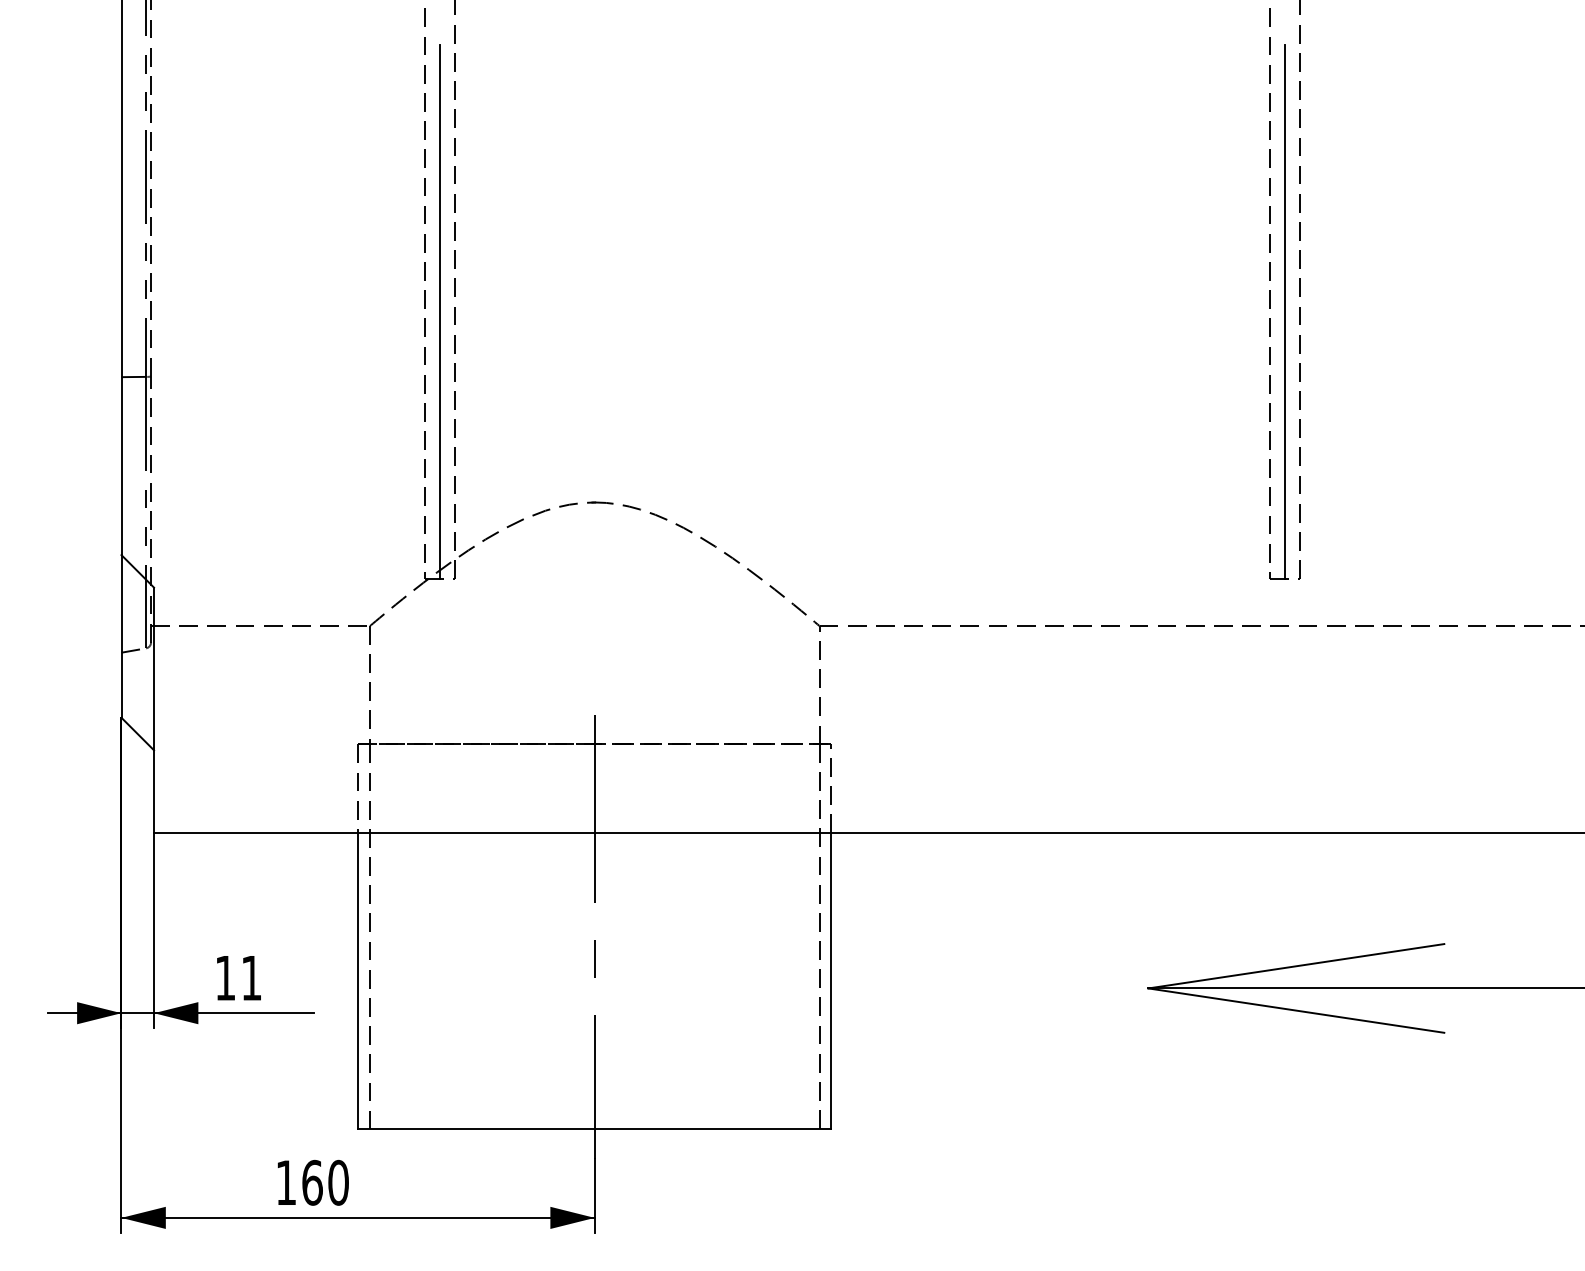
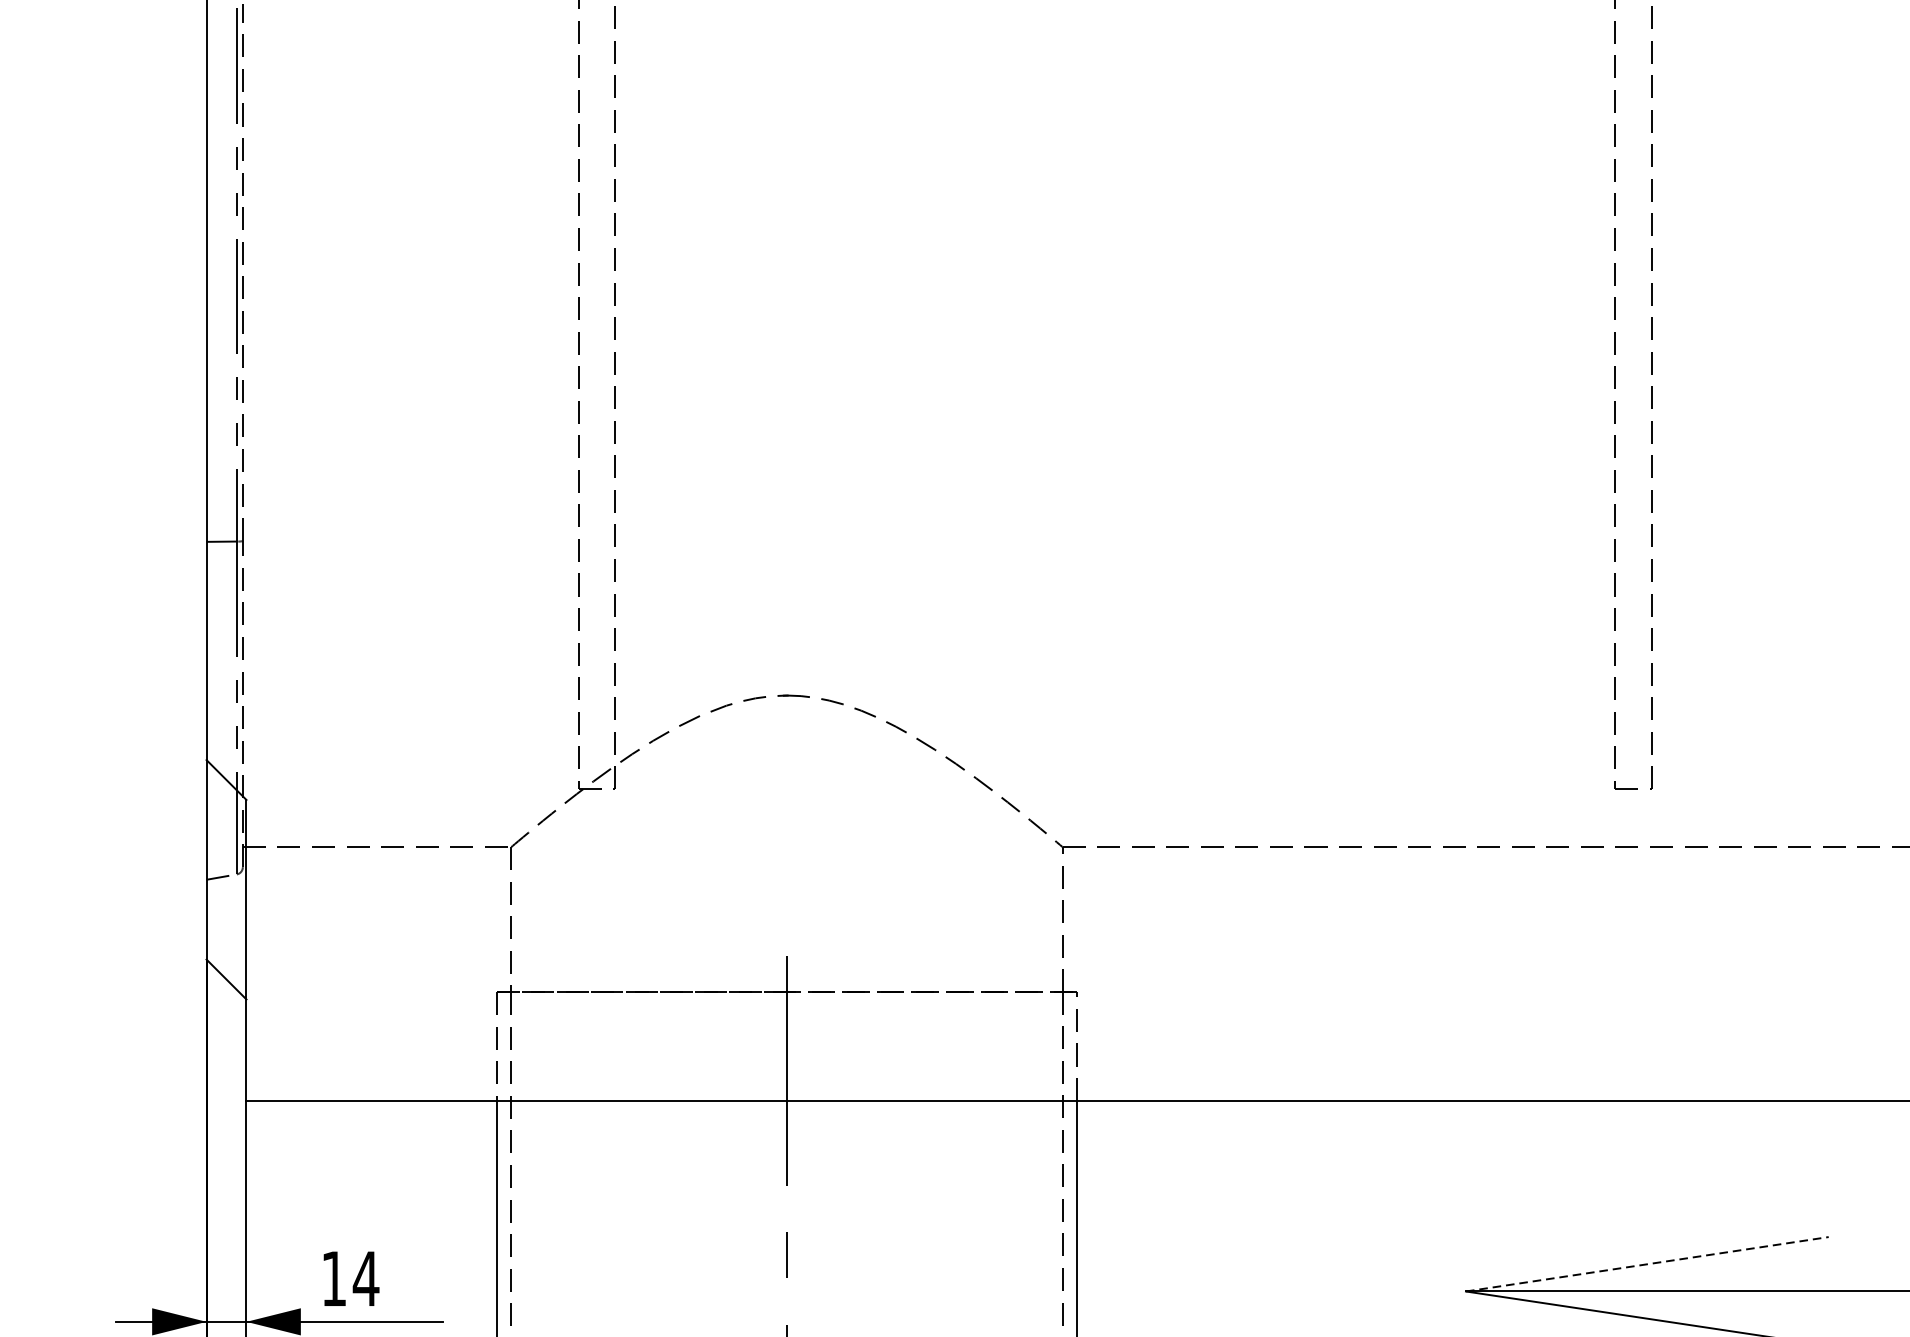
line: (439, 311) -> (596, 461), removed
line: (1285, 311) -> (1634, 461), removed
line: (1296, 966) -> (1647, 1264), solid -> dashed
text: (251, 978) -> (366, 1279), 11 -> 14

